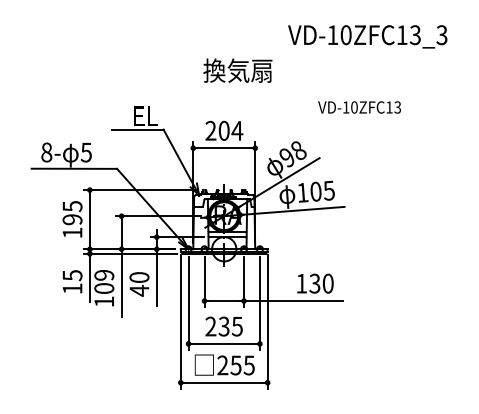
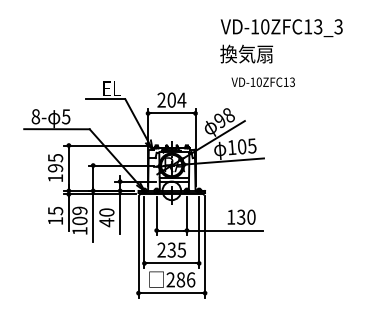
text: (237, 70) -> (246, 53), moved
text: (359, 107) -> (263, 82), moved
text: (242, 365) -> (185, 279), 255 -> 286

